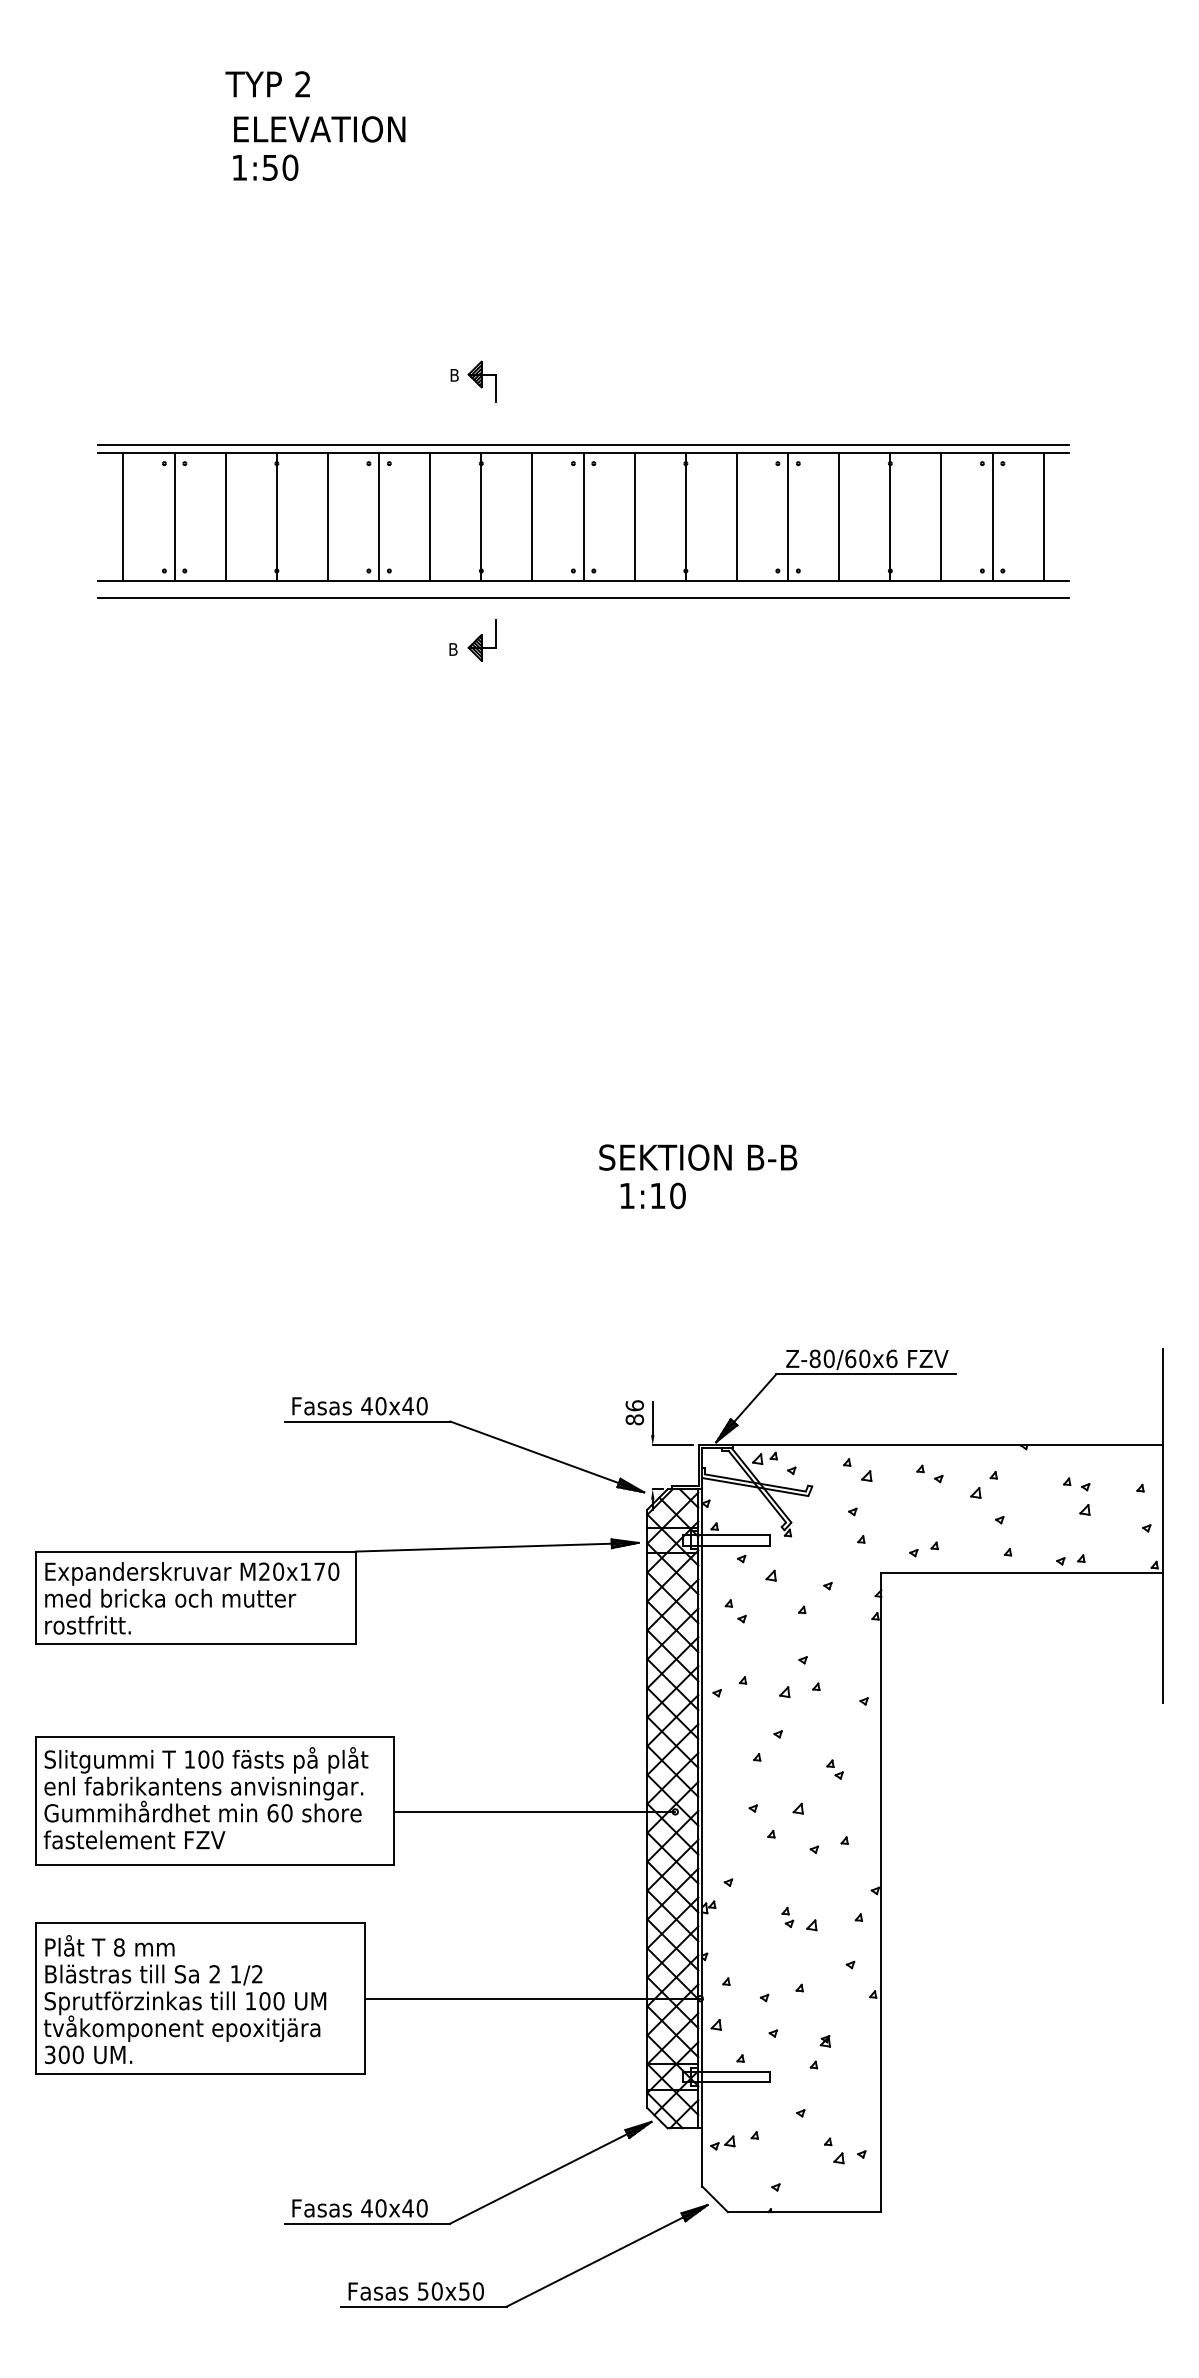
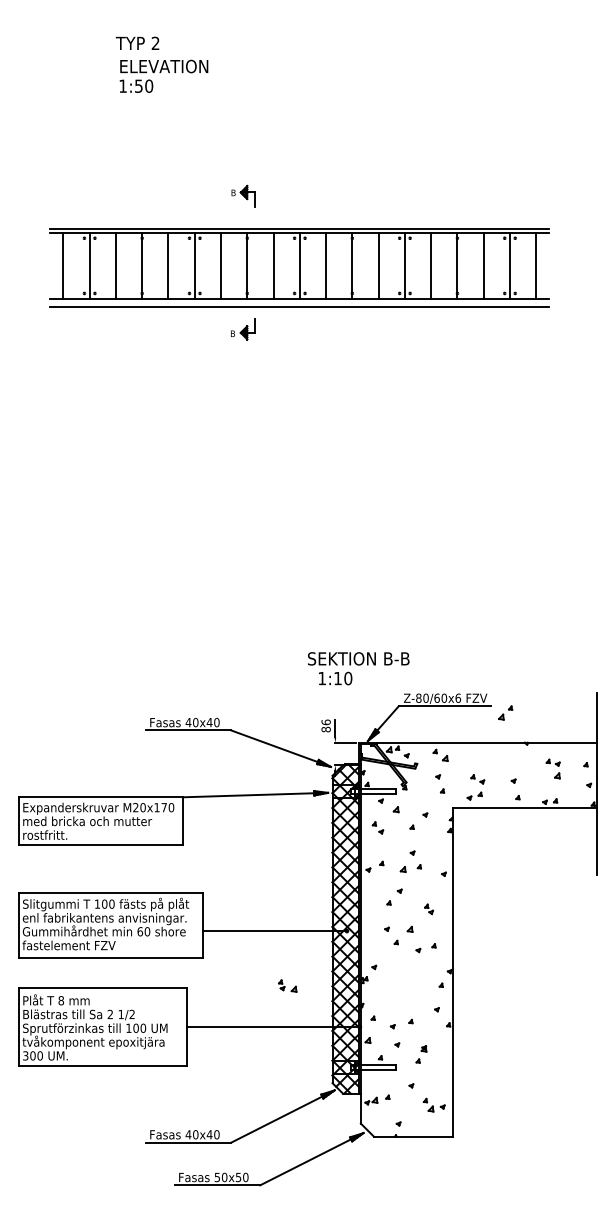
text: (697, 1176) -> (358, 668), moved
part: (929, 1474) -> (477, 779), moved
part: (983, 1483) -> (505, 712), moved
part: (798, 1917) -> (287, 985), moved

